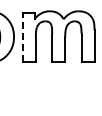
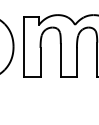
line: (22, 37) -> (24, 47), dashed -> solid

